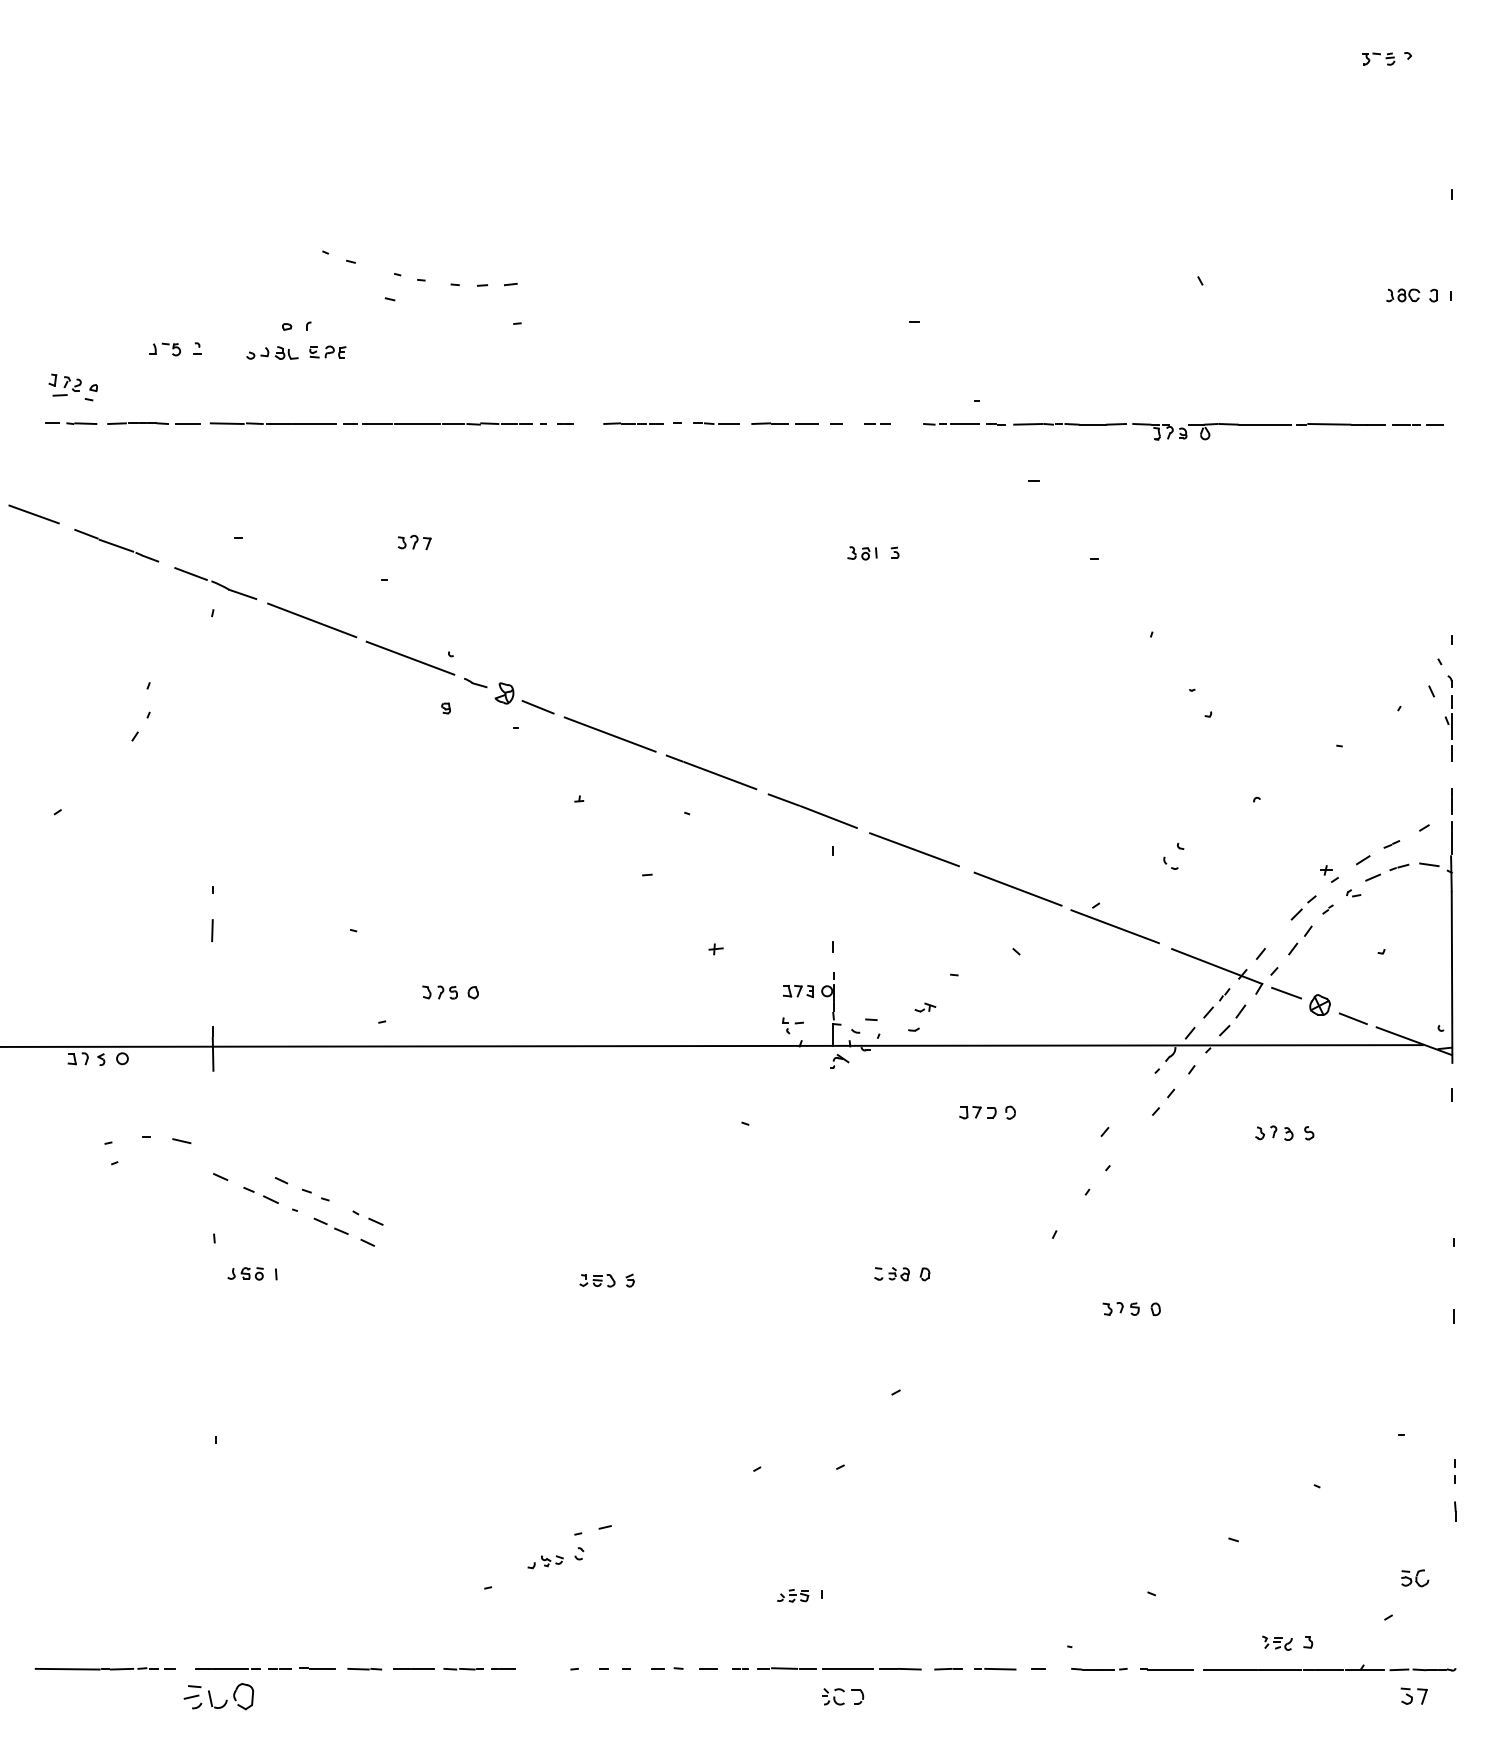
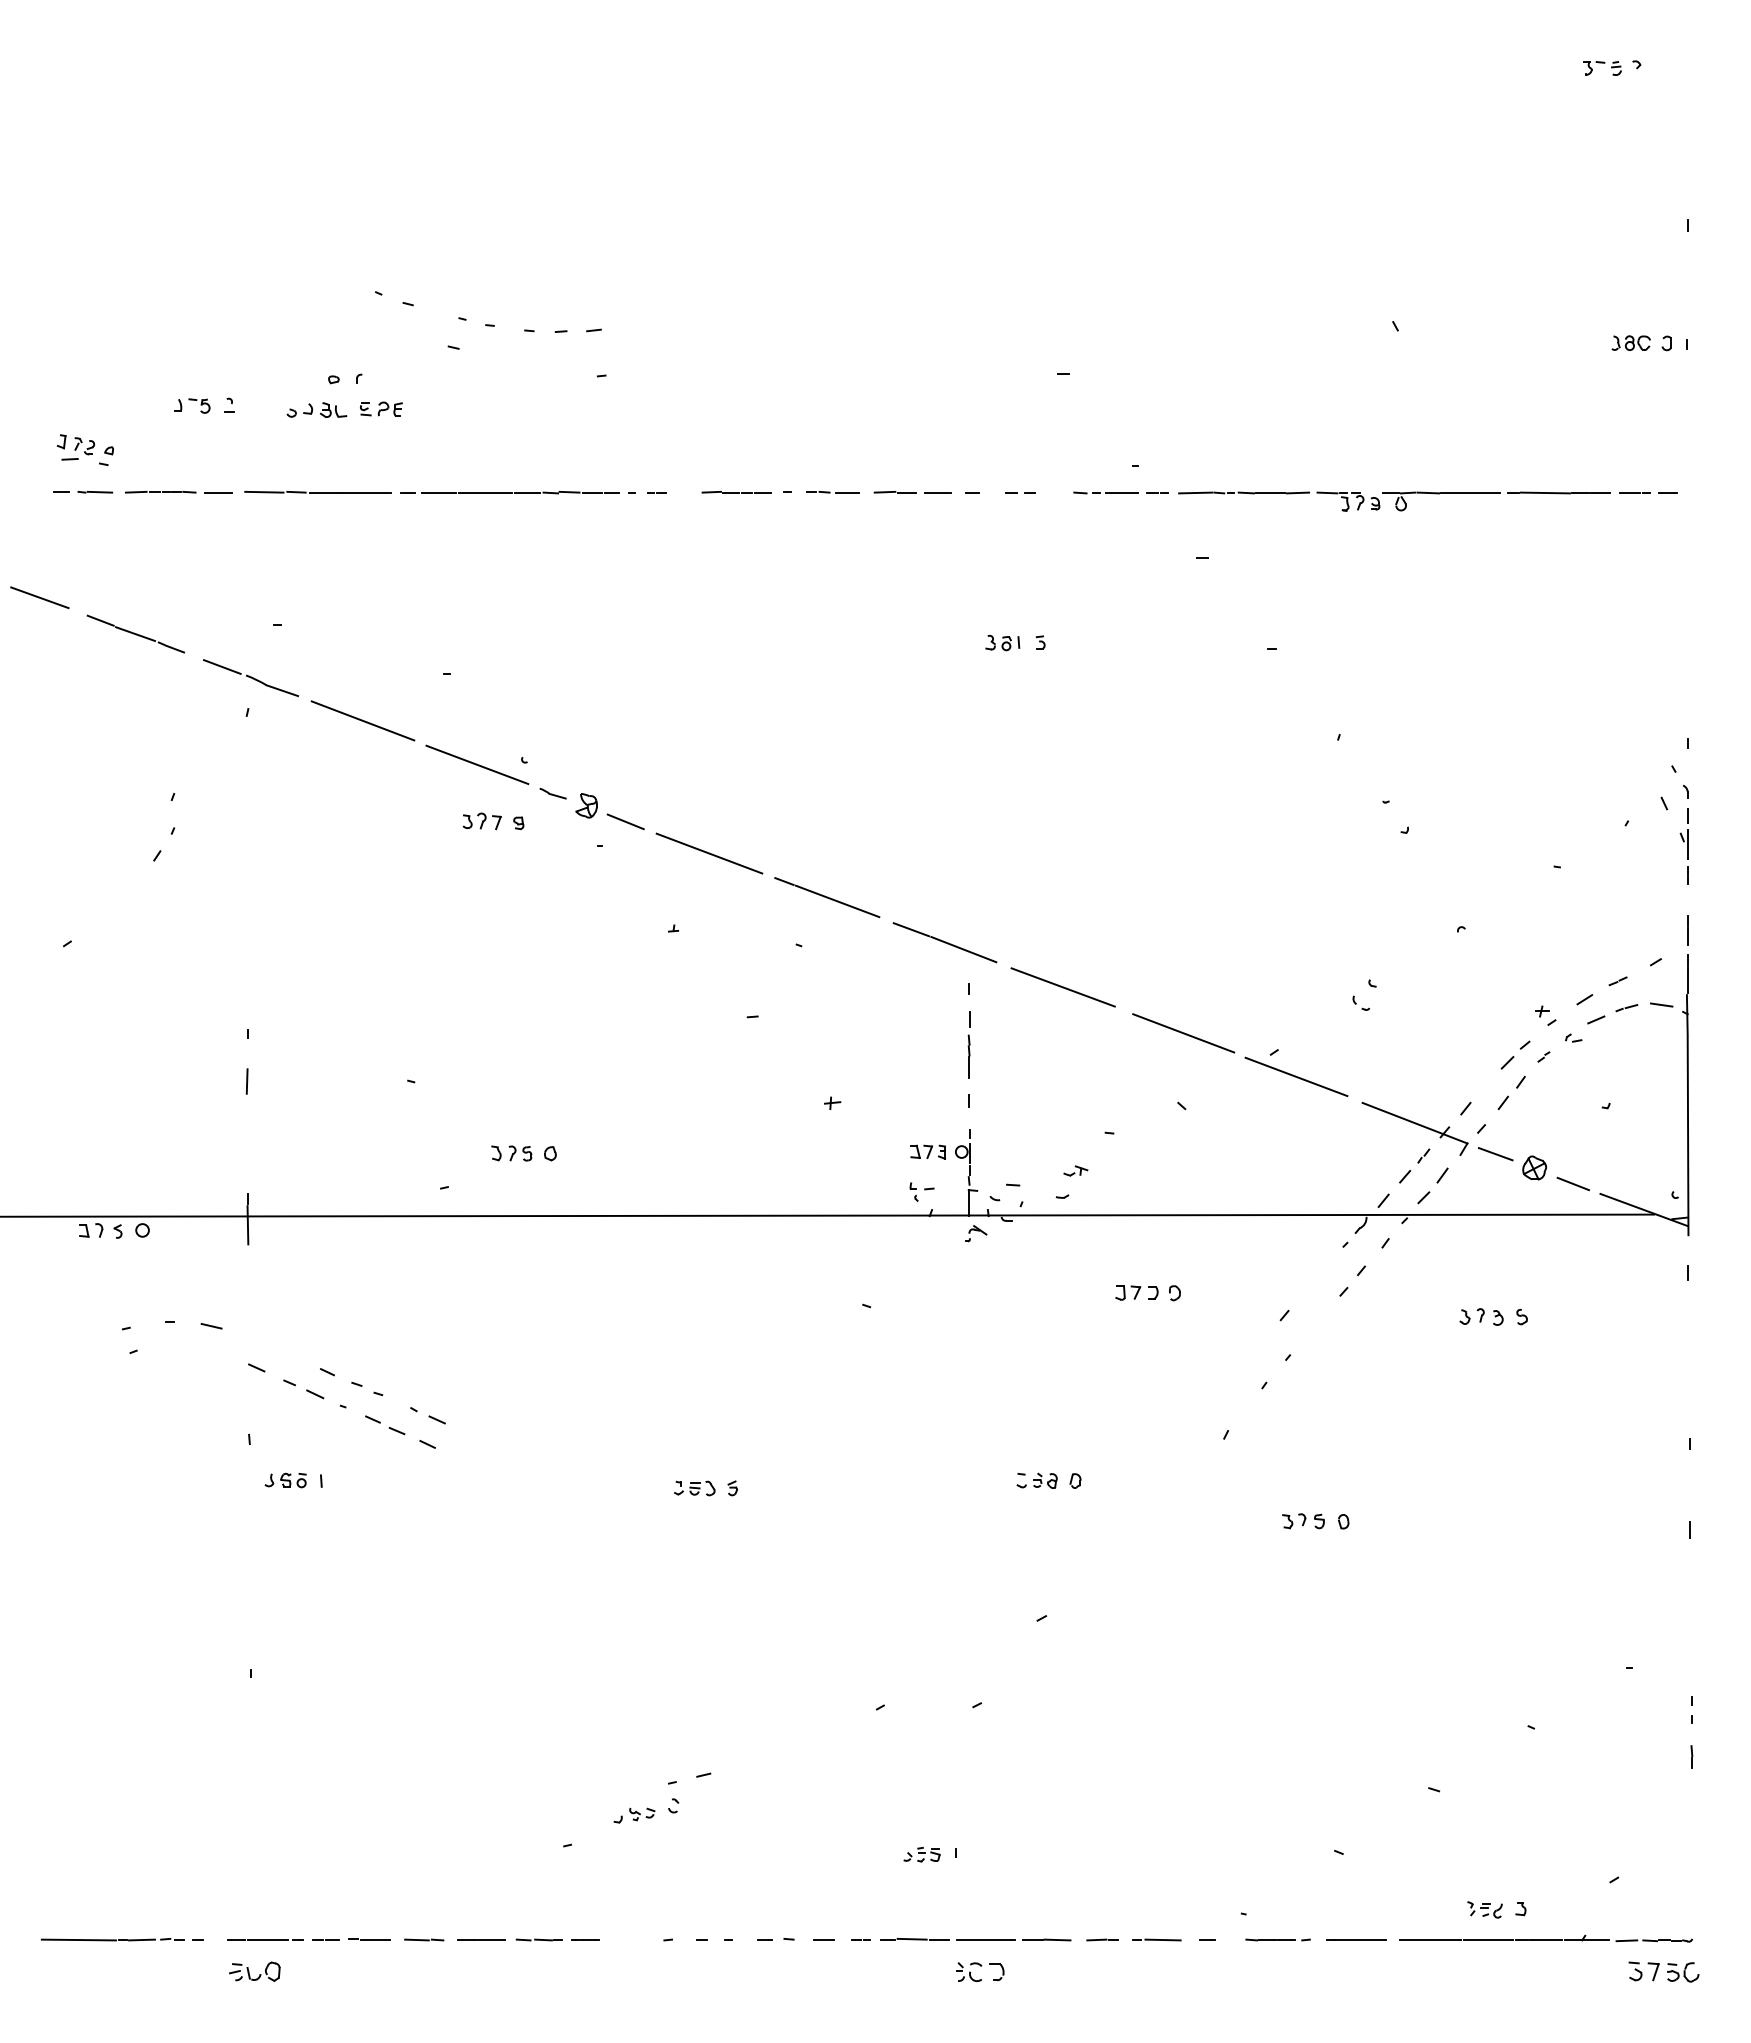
part: (414, 542) -> (481, 821), moved
part: (833, 898) -> (968, 1044), added
part: (1415, 1578) -> (1683, 1972), moved
part: (218, 1696) -> (254, 1971), size x0.62

